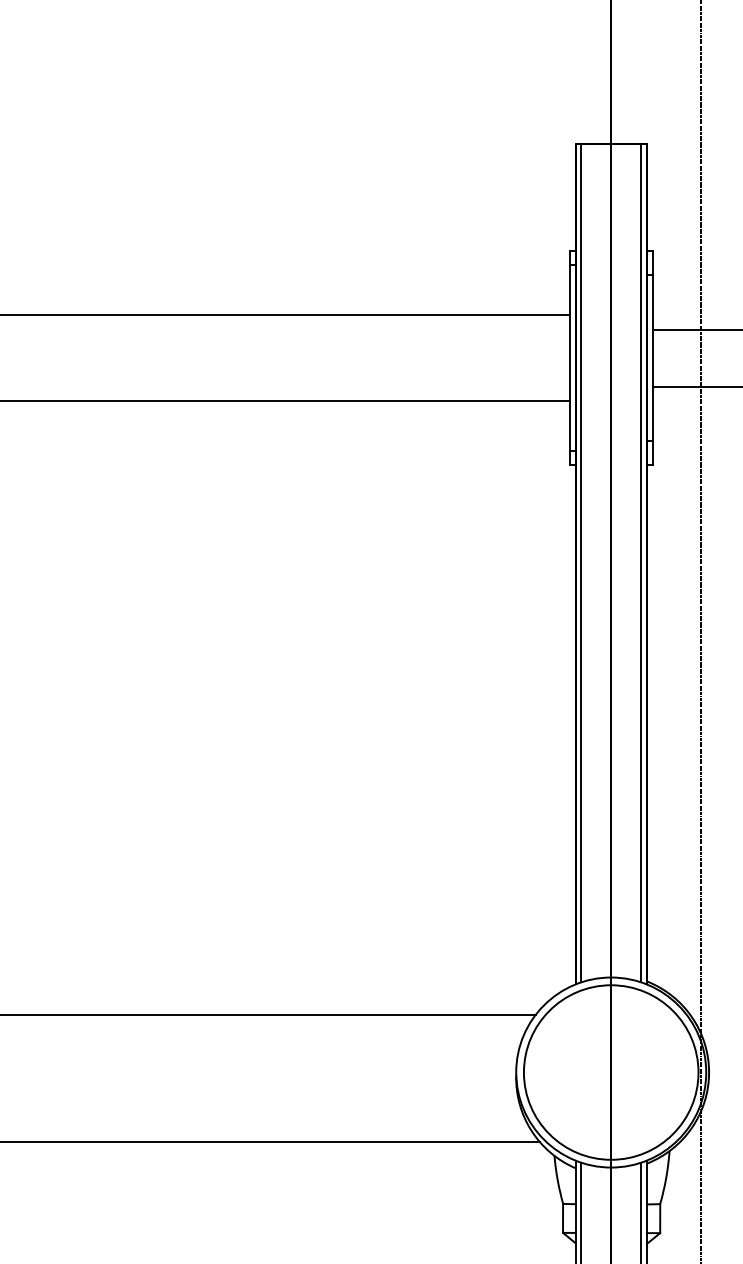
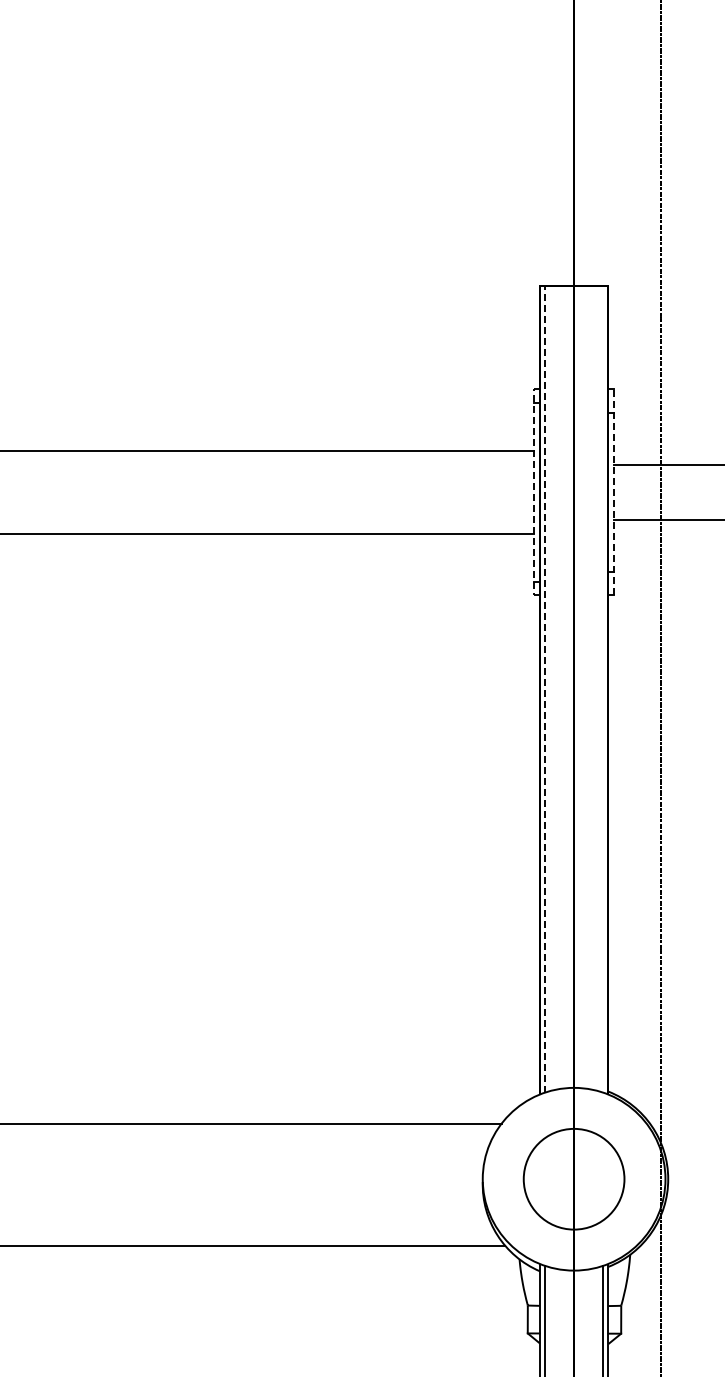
line: (652, 357) -> (613, 491), solid -> dashed
line: (570, 358) -> (534, 492), solid -> dashed
line: (581, 562) -> (545, 688), solid -> dashed
line: (640, 563) -> (602, 689), removed
circle: (611, 1072) -> (574, 1179), size x0.6

